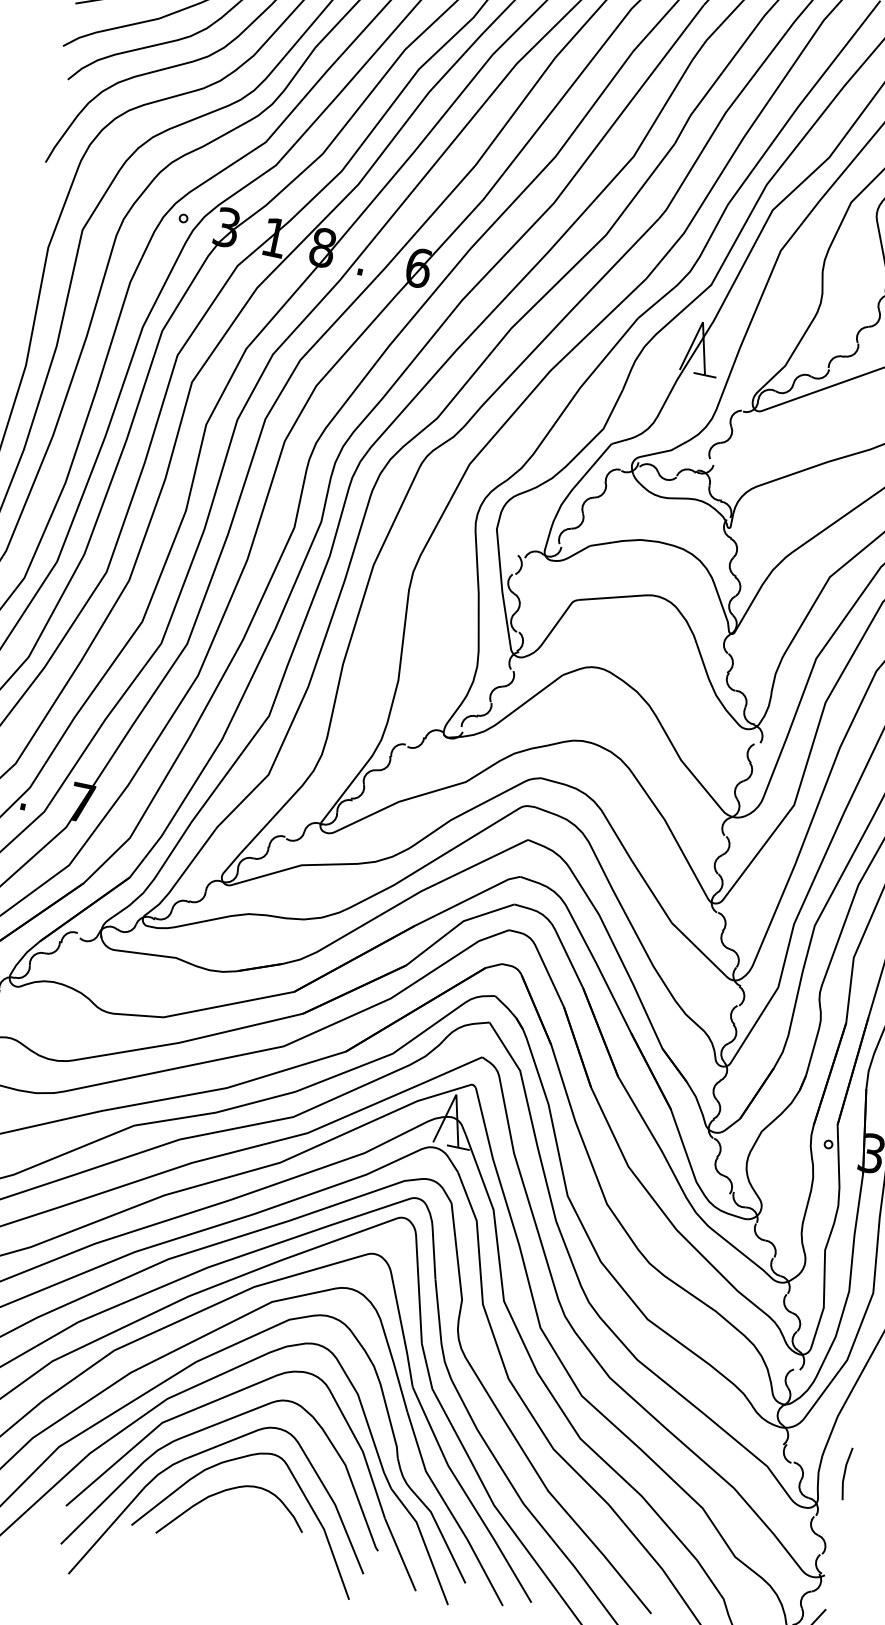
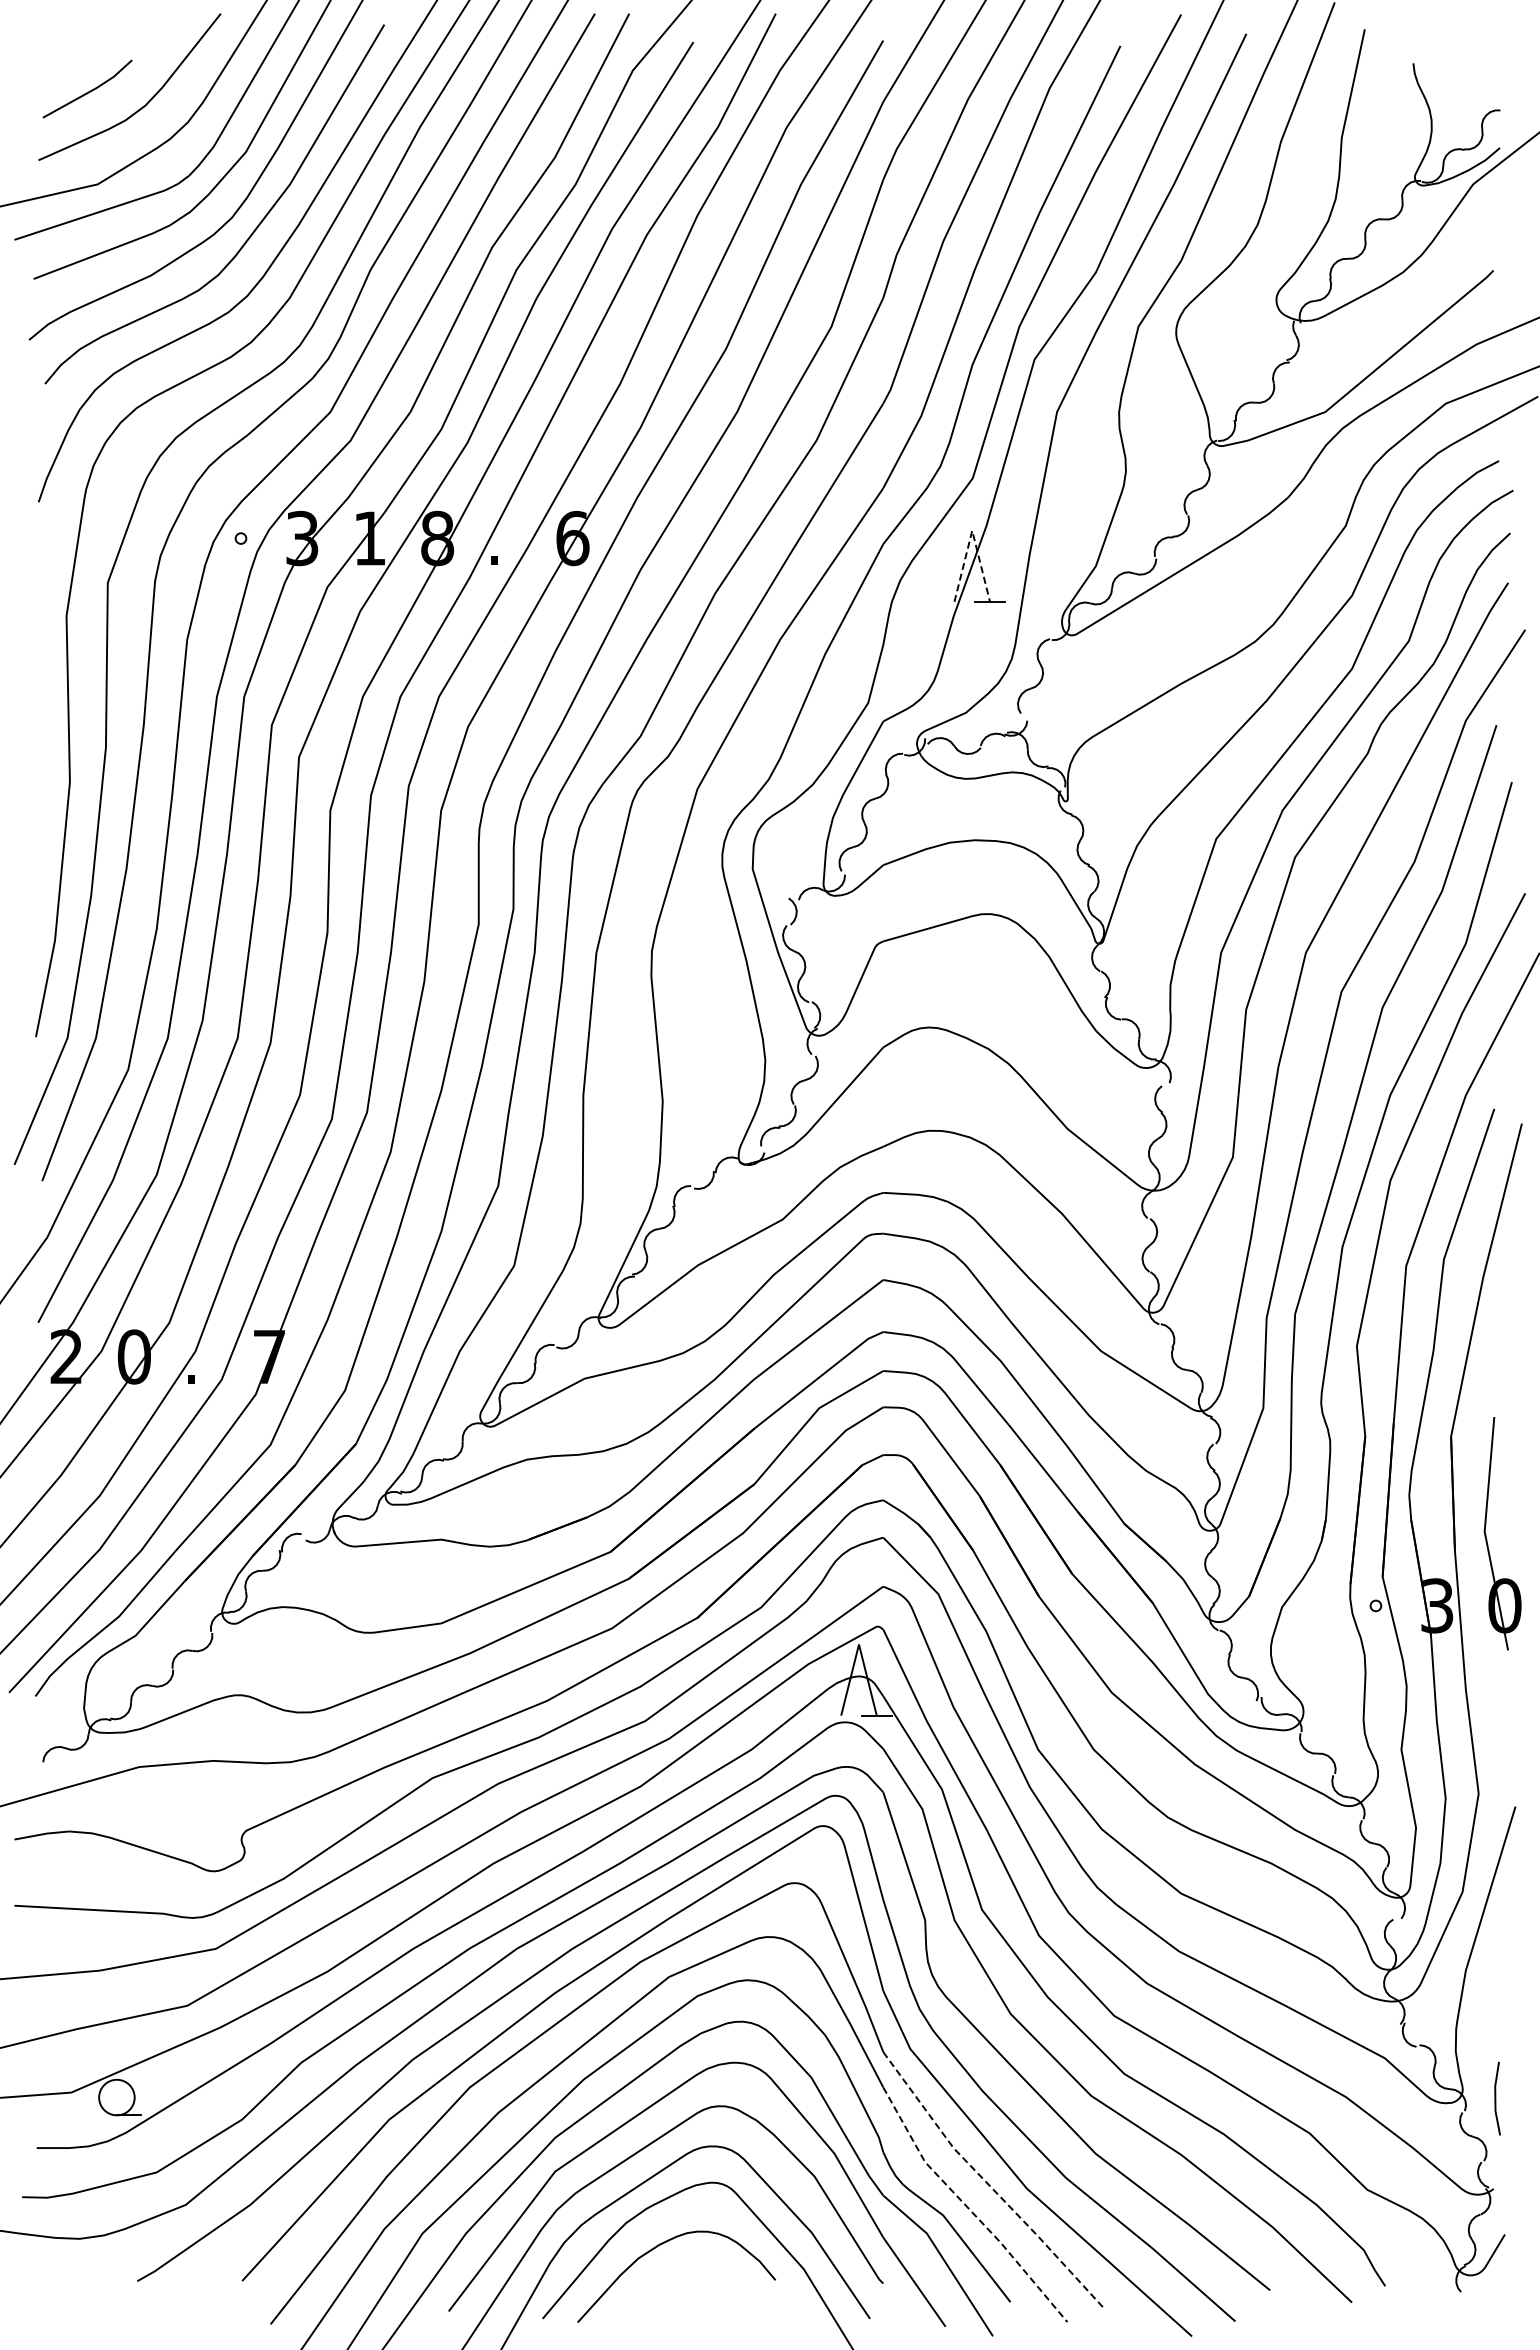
line: (703, 322) -> (972, 530), solid -> dashed
line: (845, 1473) -> (1496, 2098), moved
line: (468, 1497) -> (989, 2185), solid -> dashed
line: (450, 1511) -> (969, 2209), solid -> dashed

